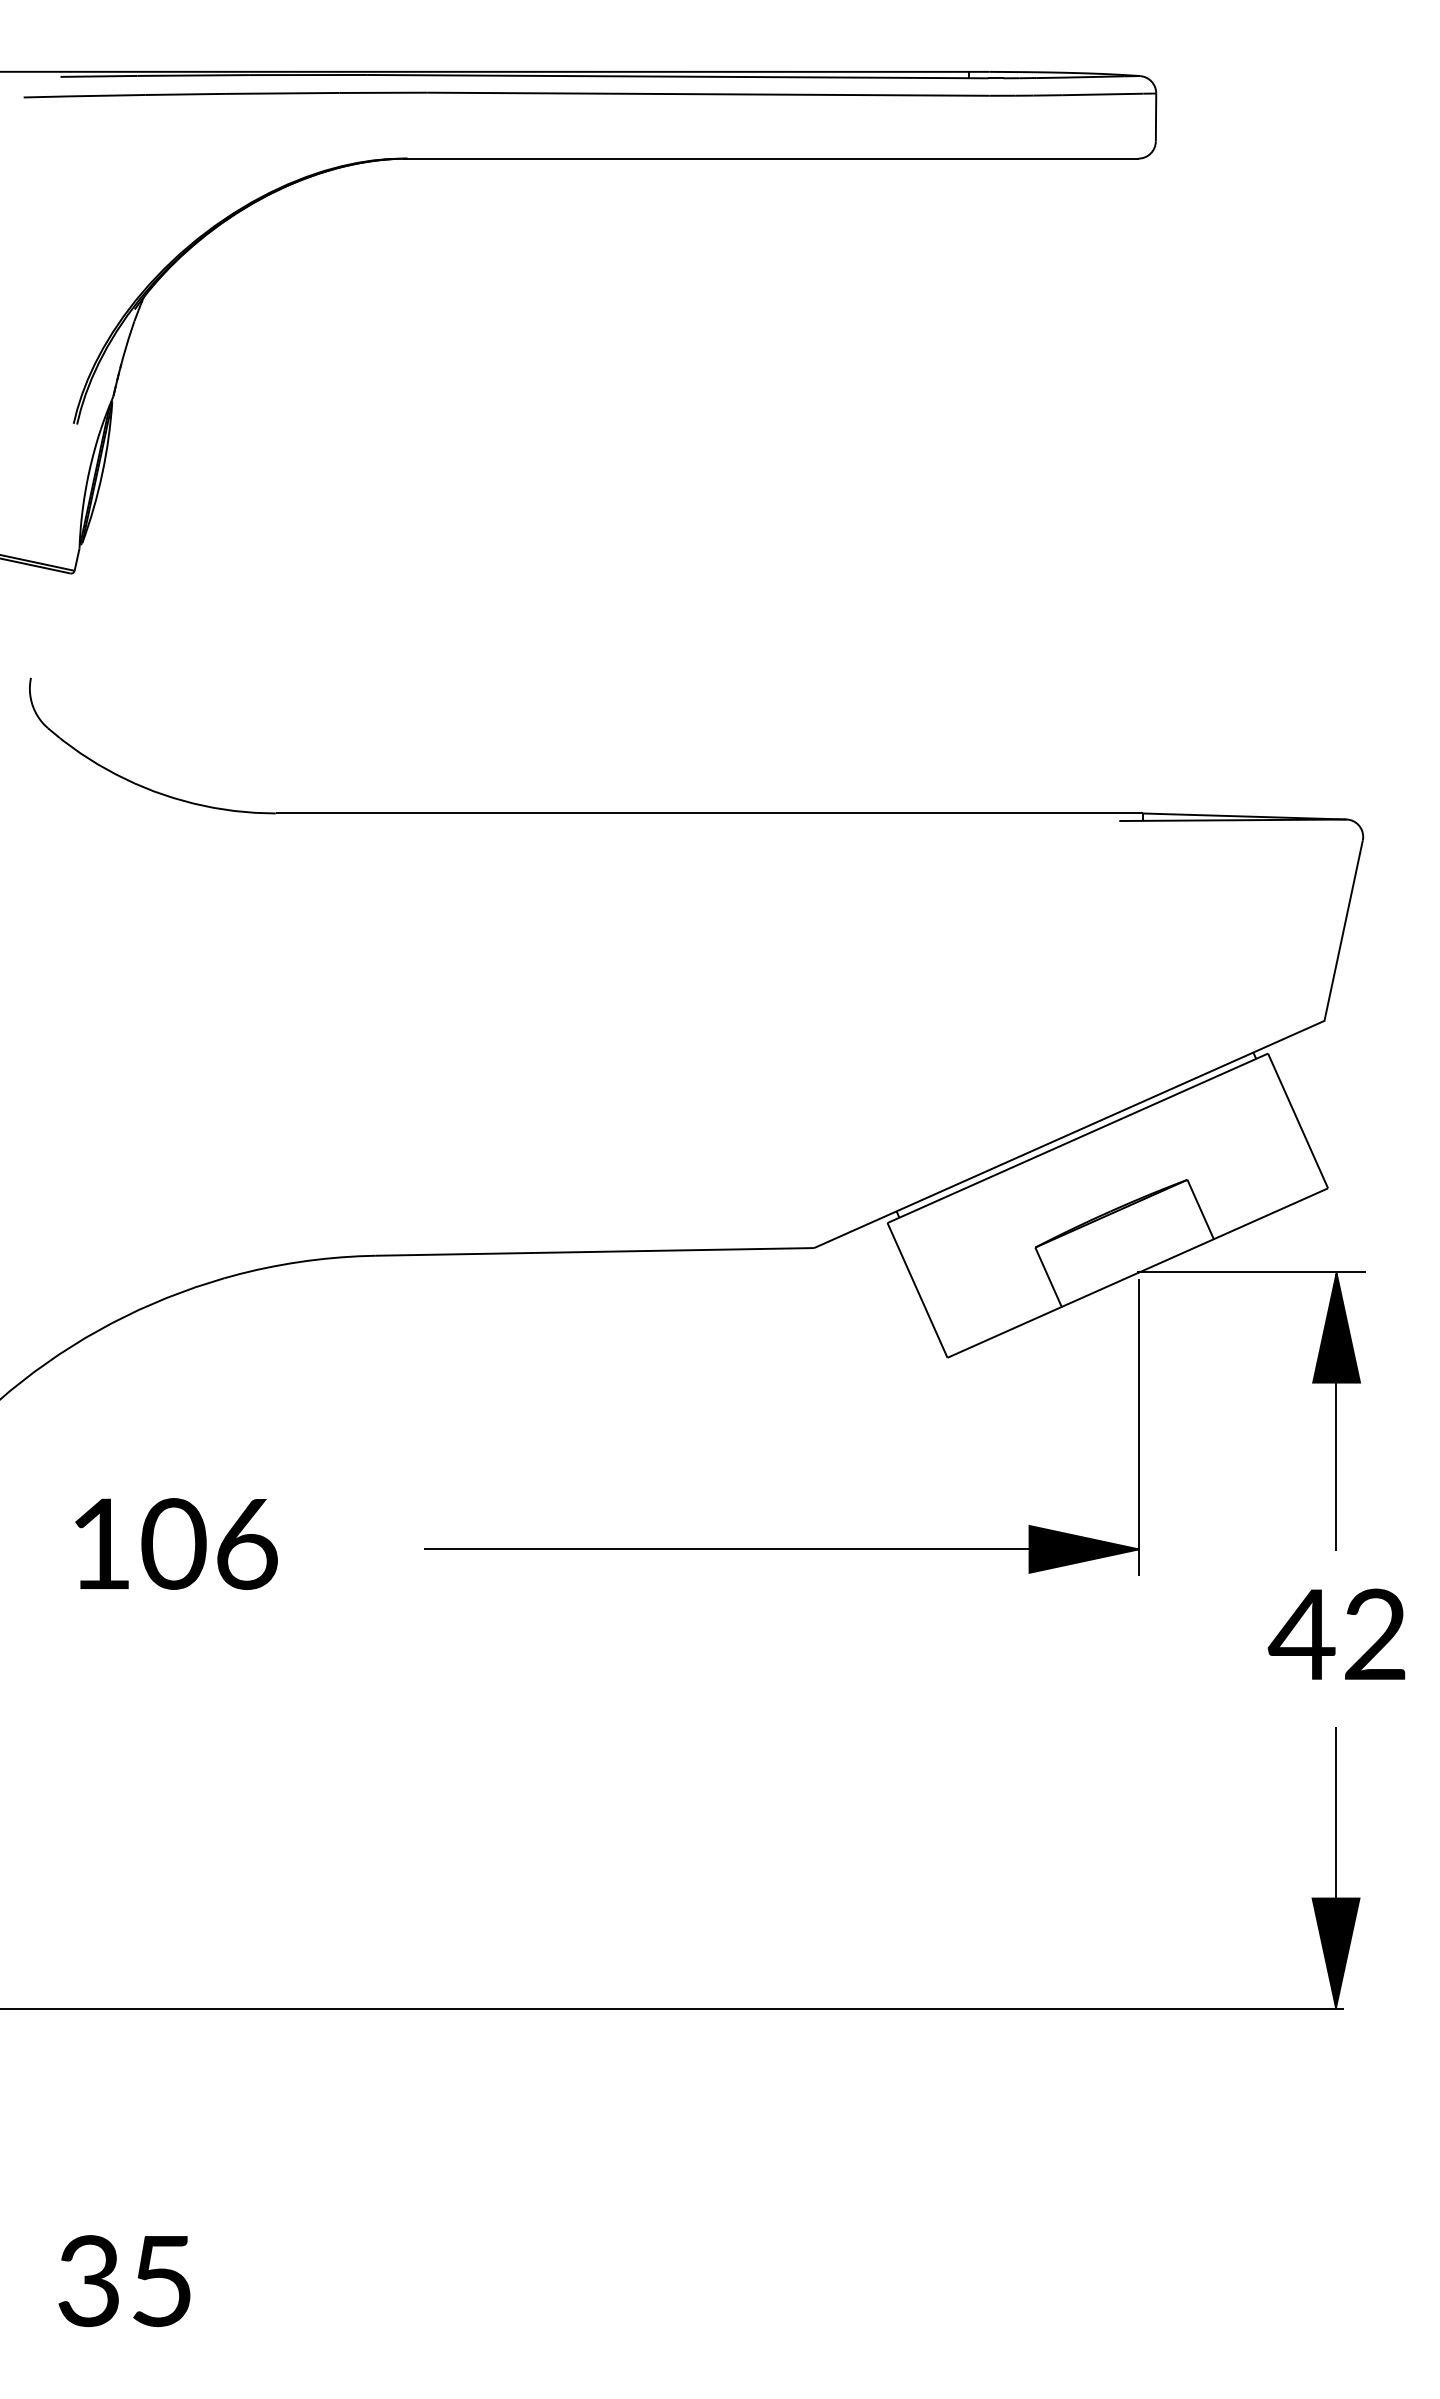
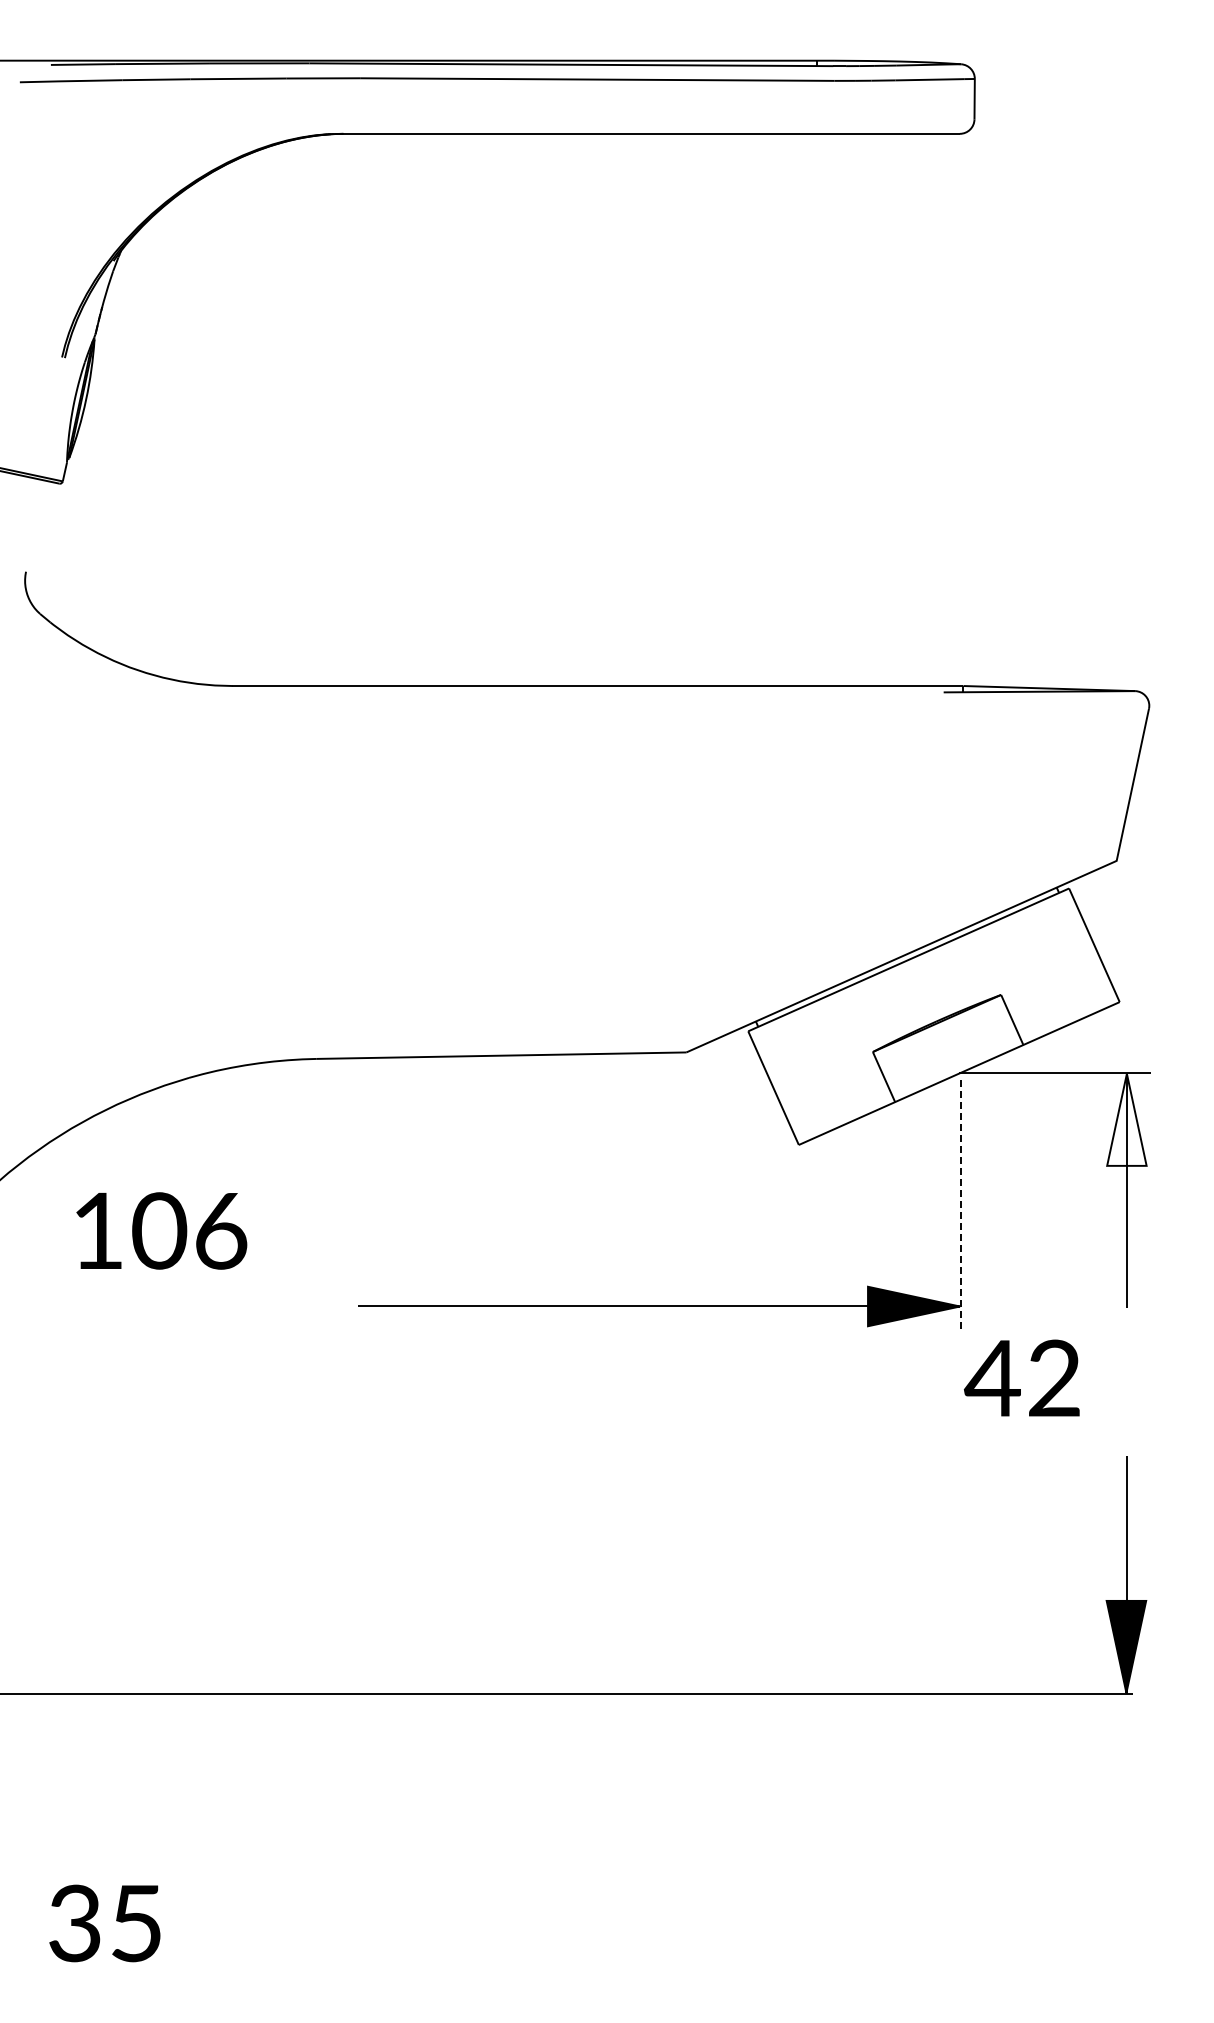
fill: (1336, 1327) -> (1126, 1119), removed
line: (1139, 1427) -> (960, 1203), solid -> dashed
text: (176, 1543) -> (161, 1230), moved
text: (1336, 1633) -> (1021, 1377), moved

